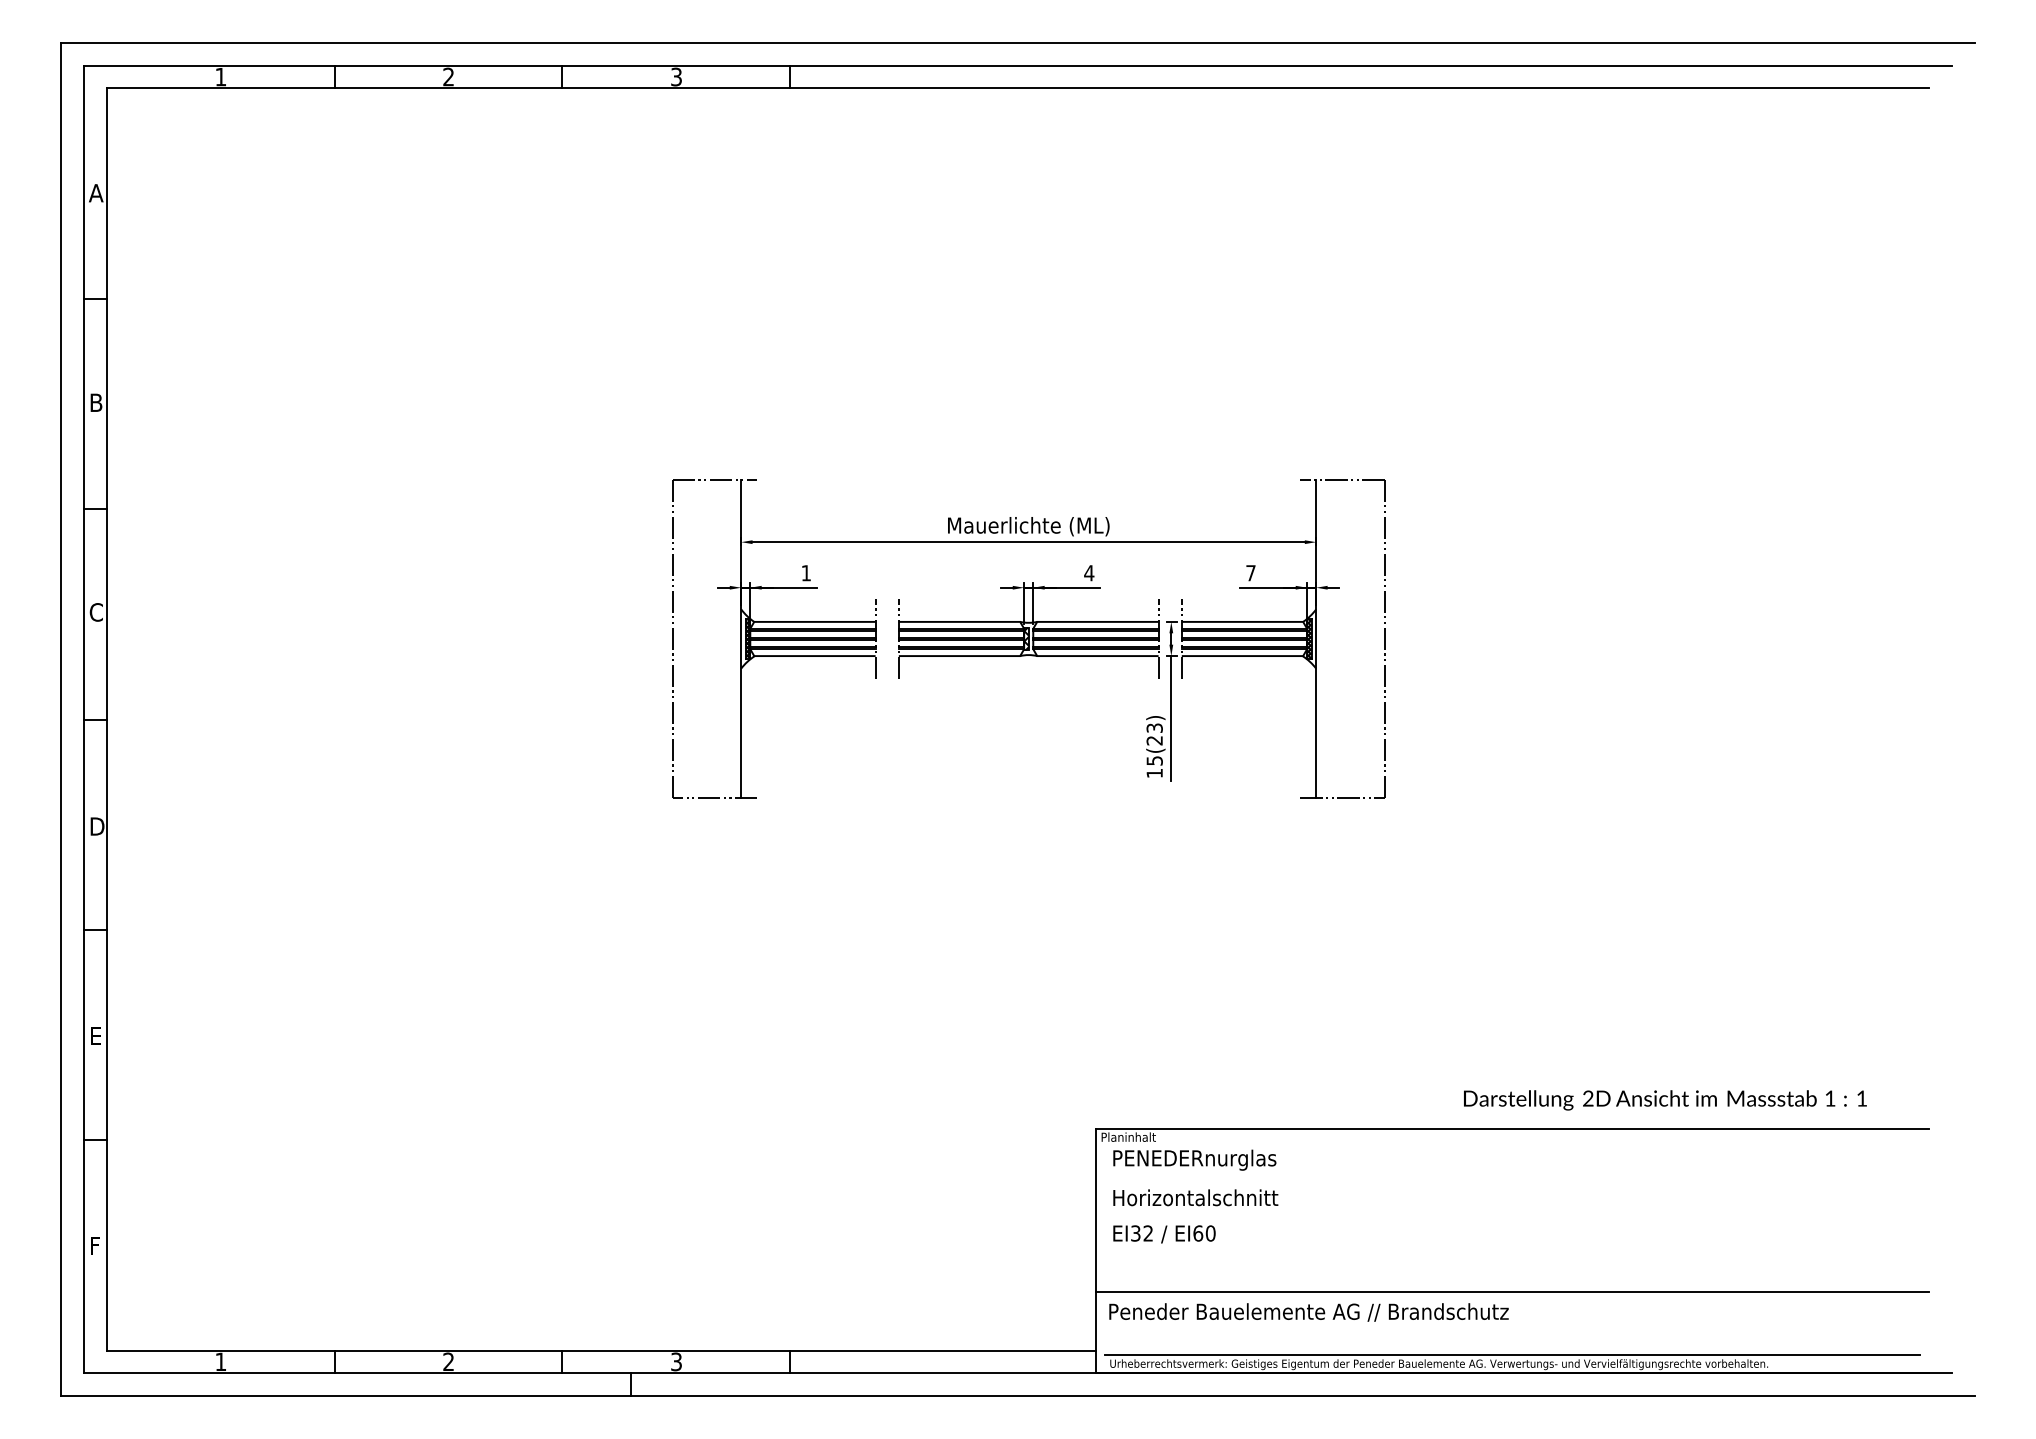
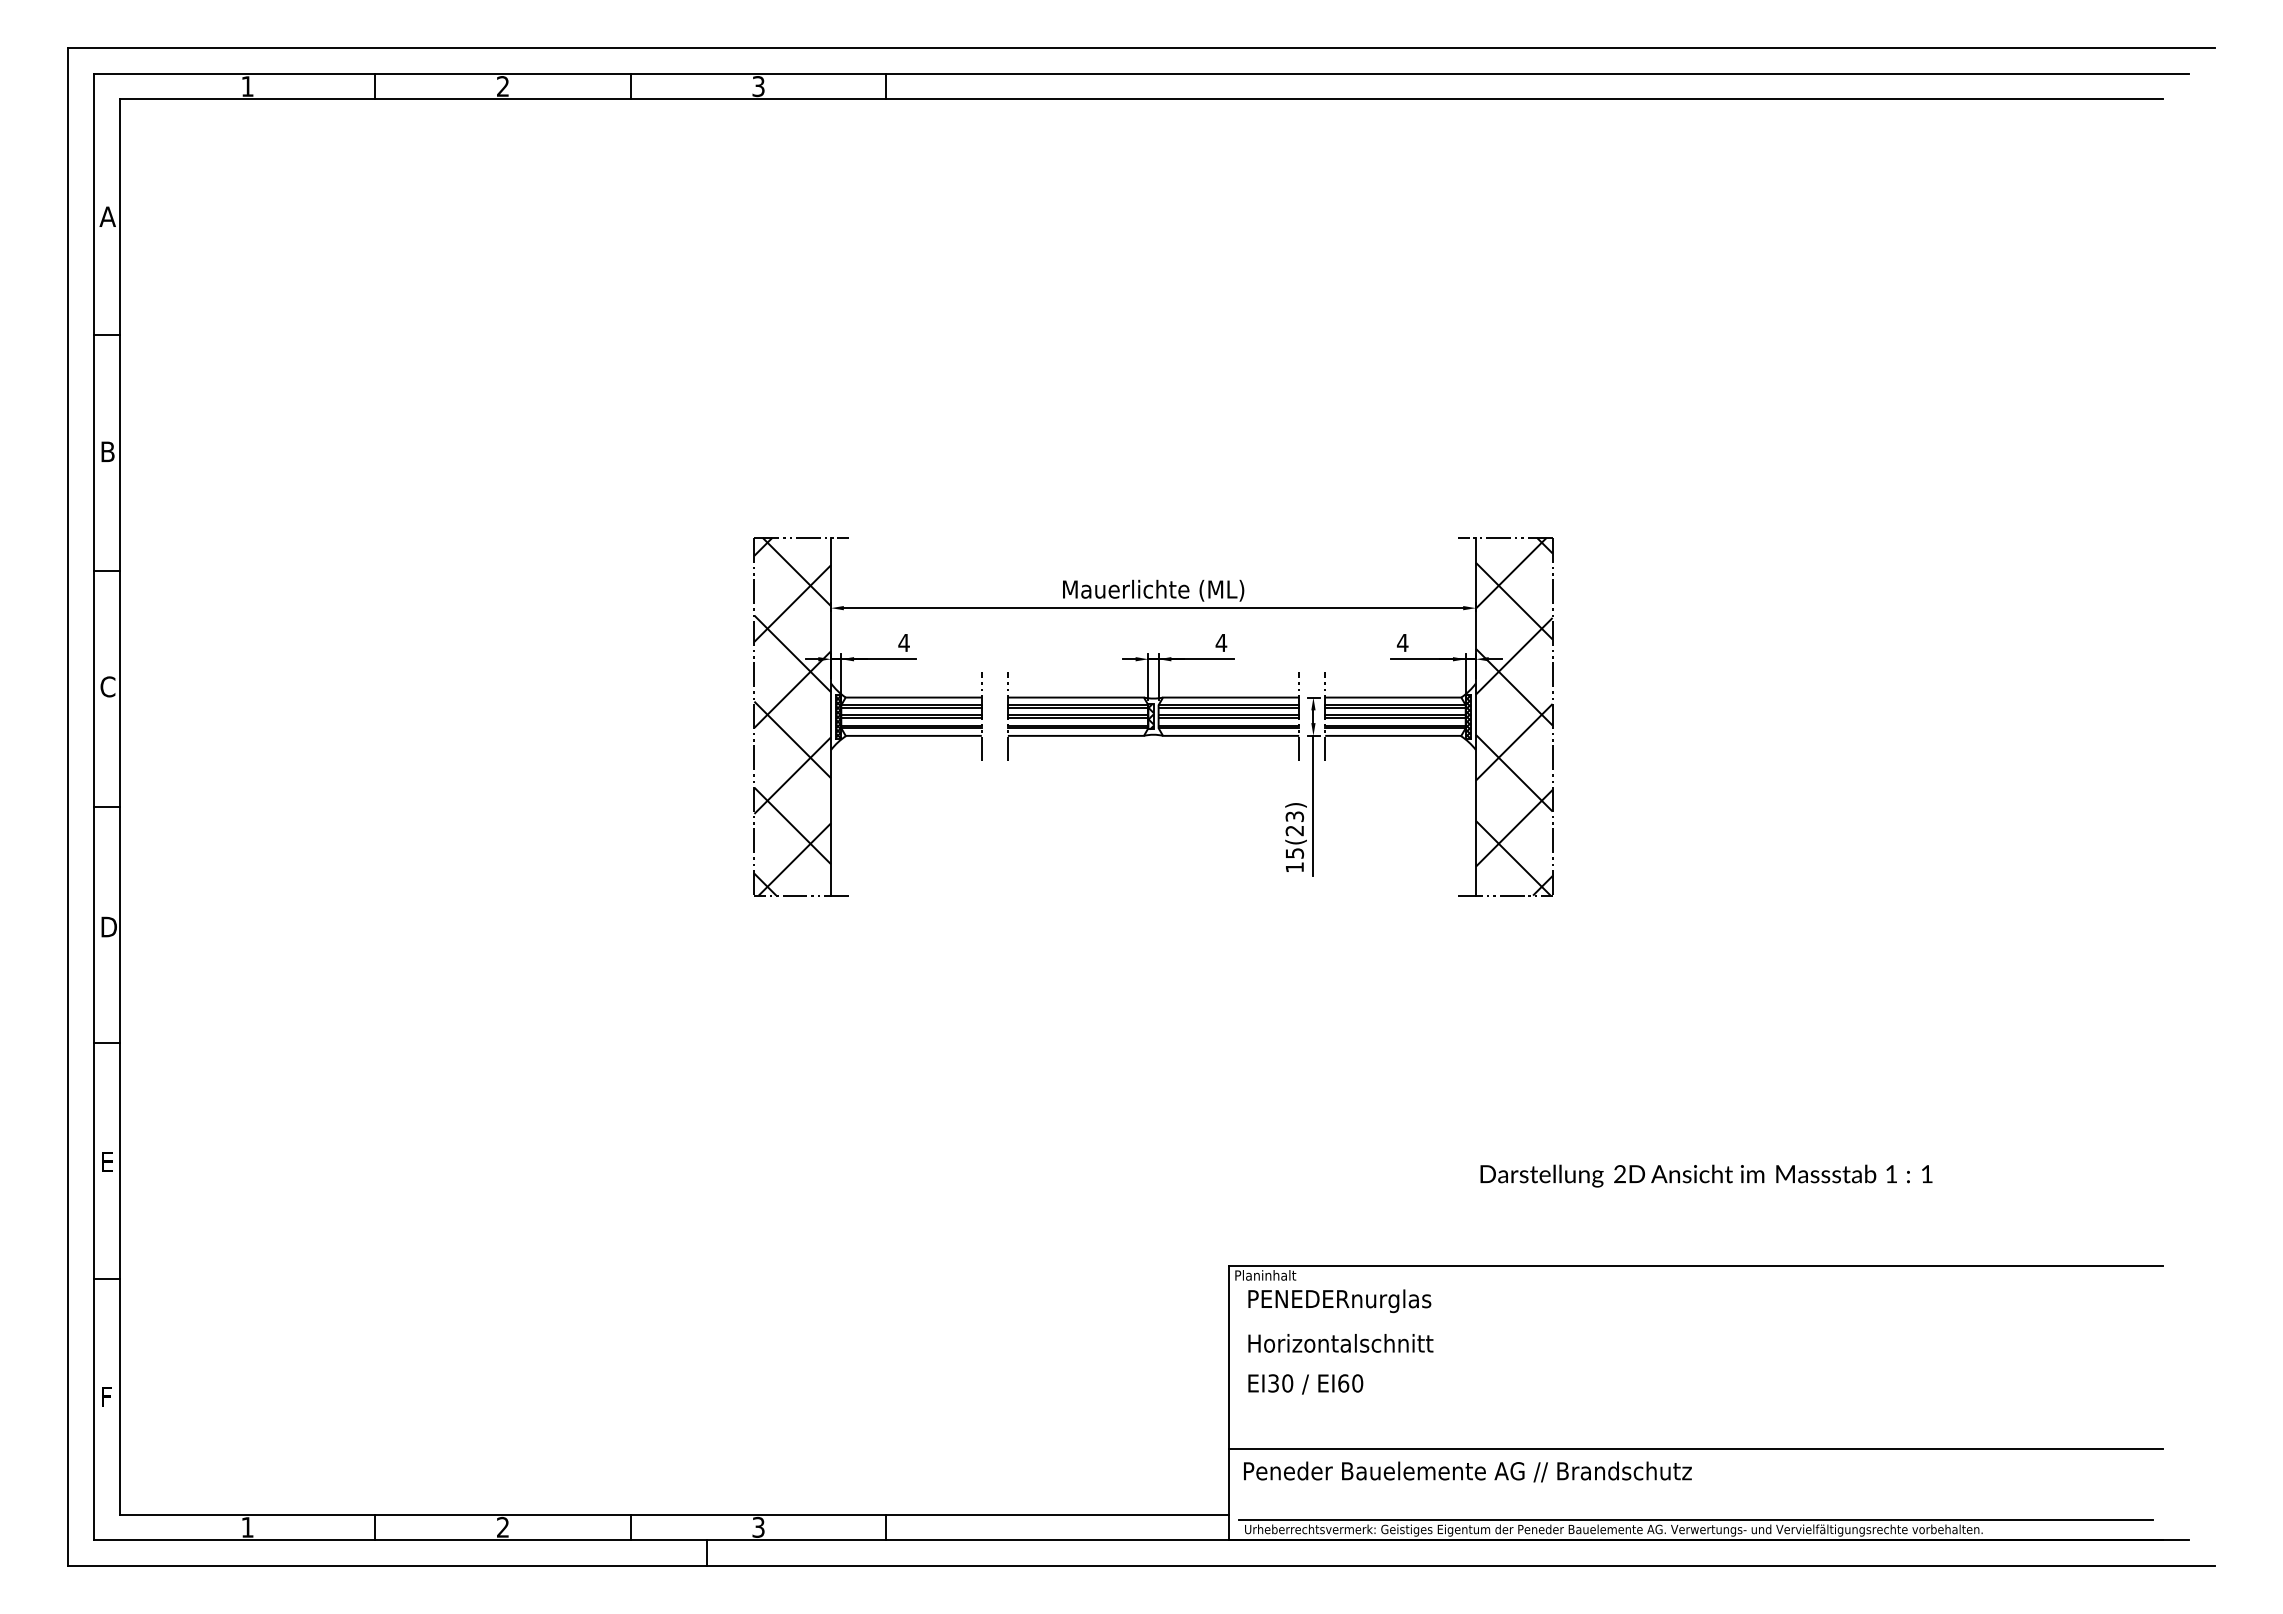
text: (805, 572) -> (903, 642), 1 -> 4
text: (1250, 572) -> (1402, 642), 7 -> 4
hatch: (706, 638) -> (792, 716), added
hatch: (1349, 638) -> (1513, 716), added
text: (1665, 1099) -> (1706, 1175), moved
text: (1148, 1233) -> (1287, 1383), EI32 -> EI30

